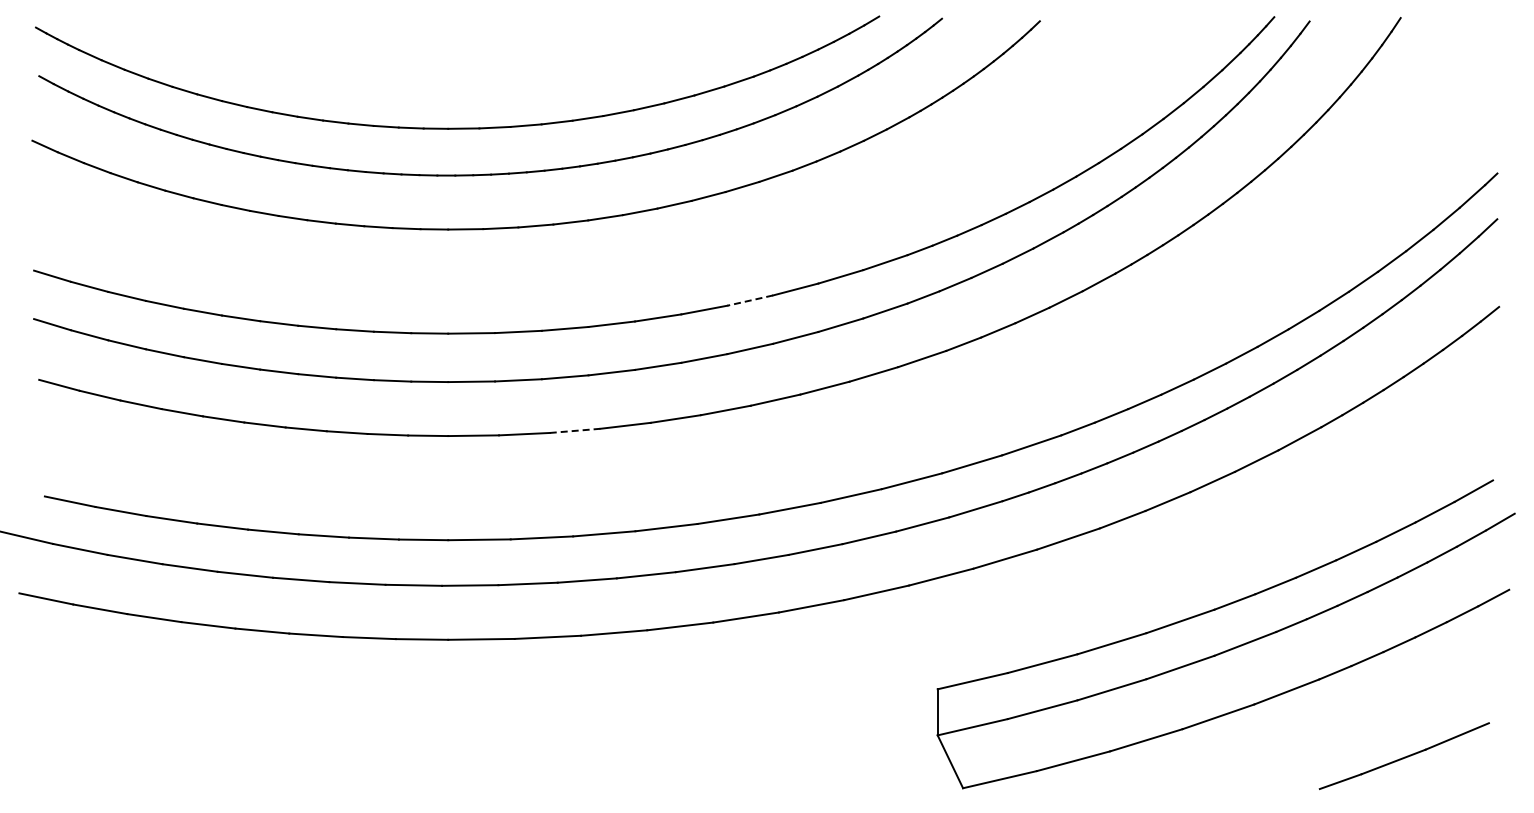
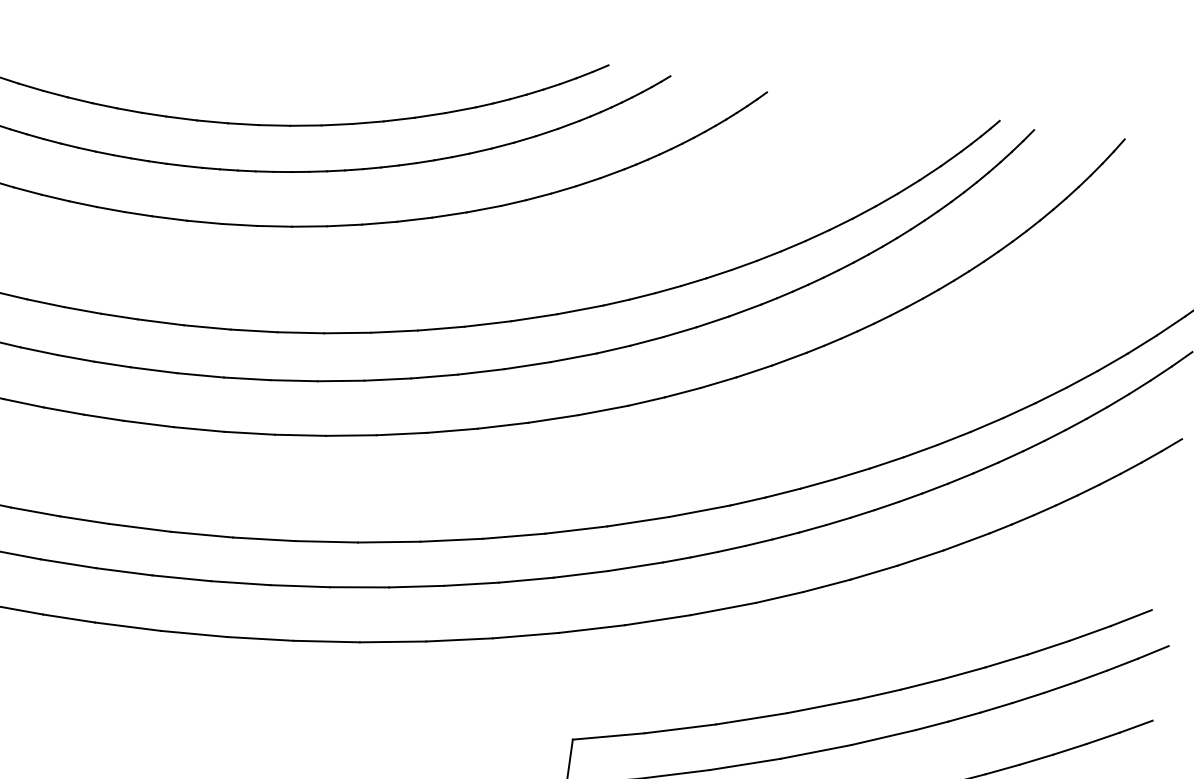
line: (749, 300) -> (440, 328), dashed -> solid
line: (575, 430) -> (250, 432), dashed -> solid

